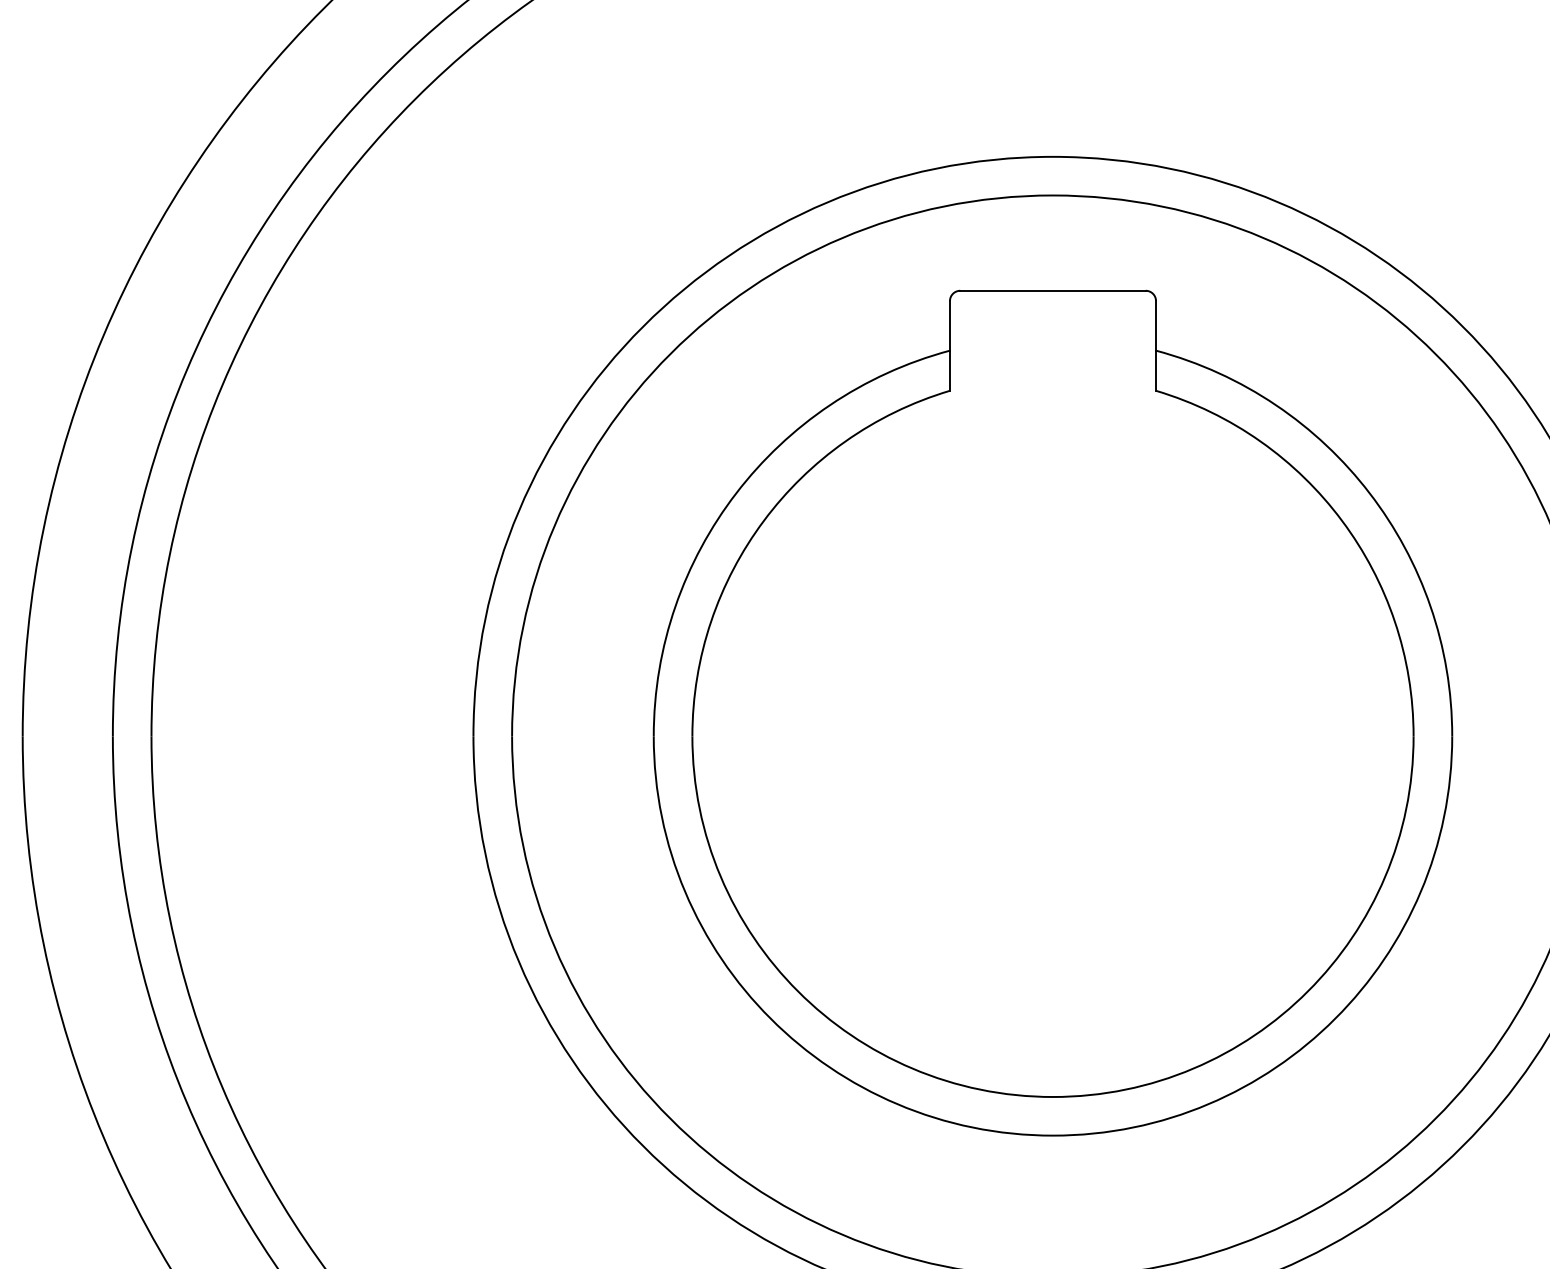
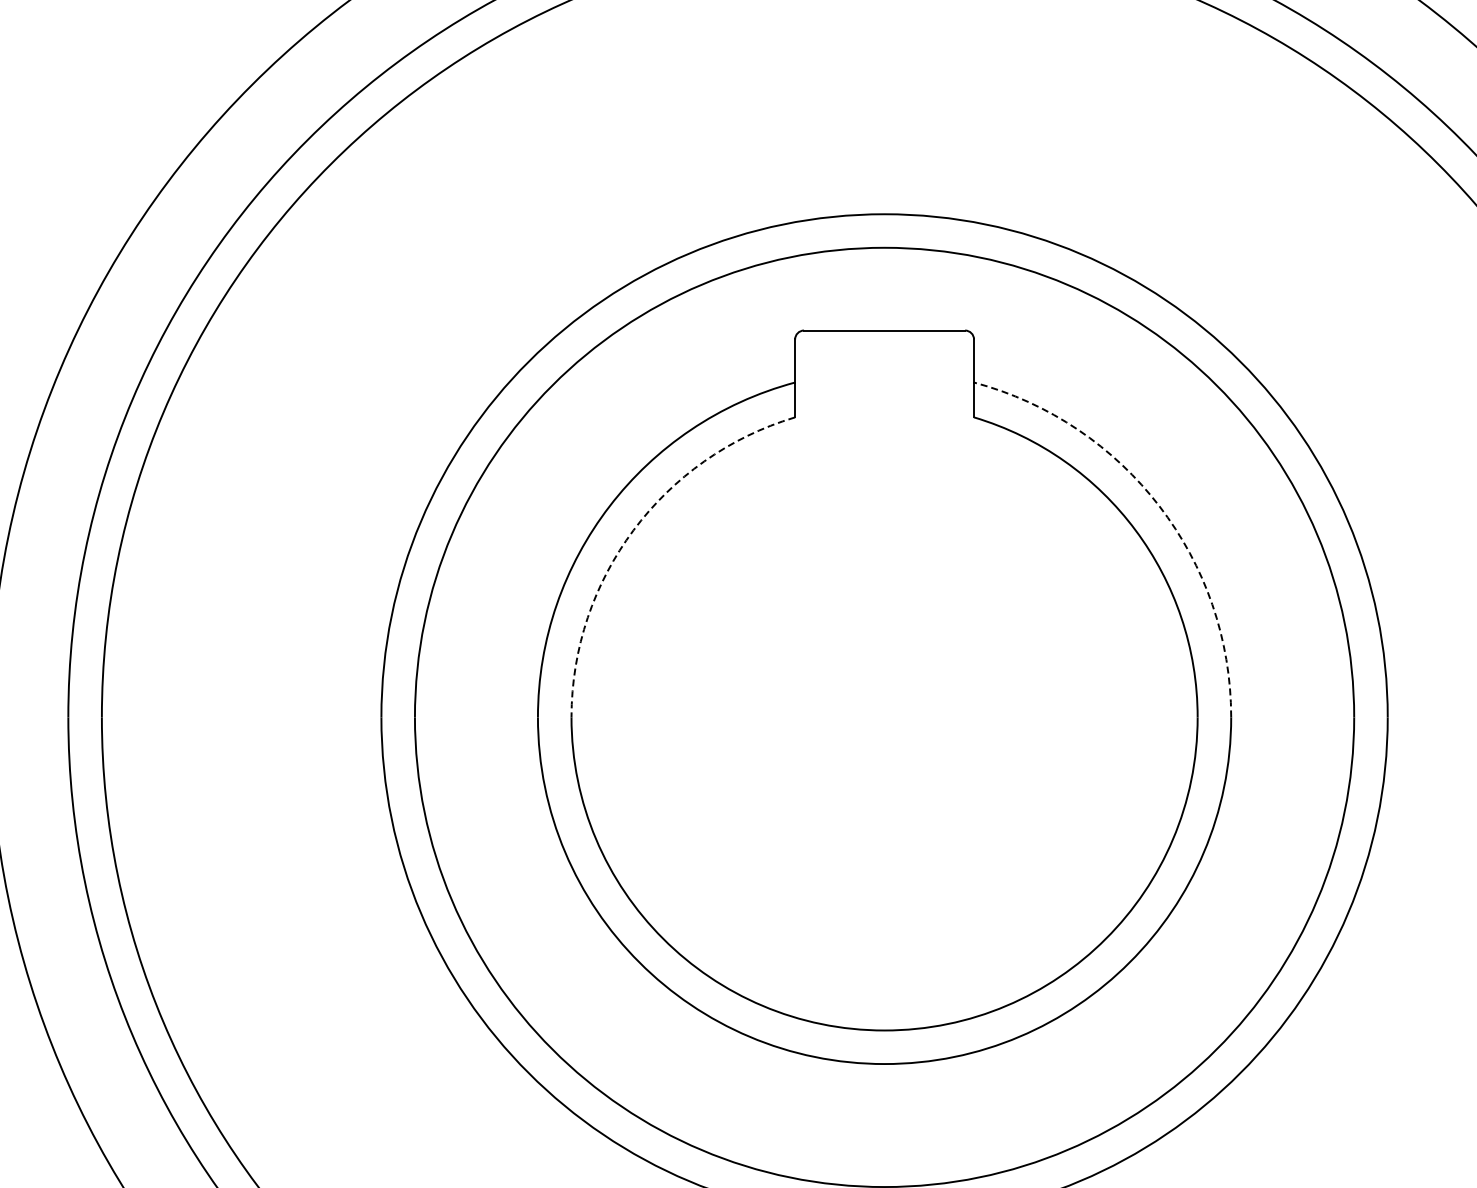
arc: (1369, 493) -> (1159, 506), solid -> dashed
arc: (763, 521) -> (633, 530), solid -> dashed

